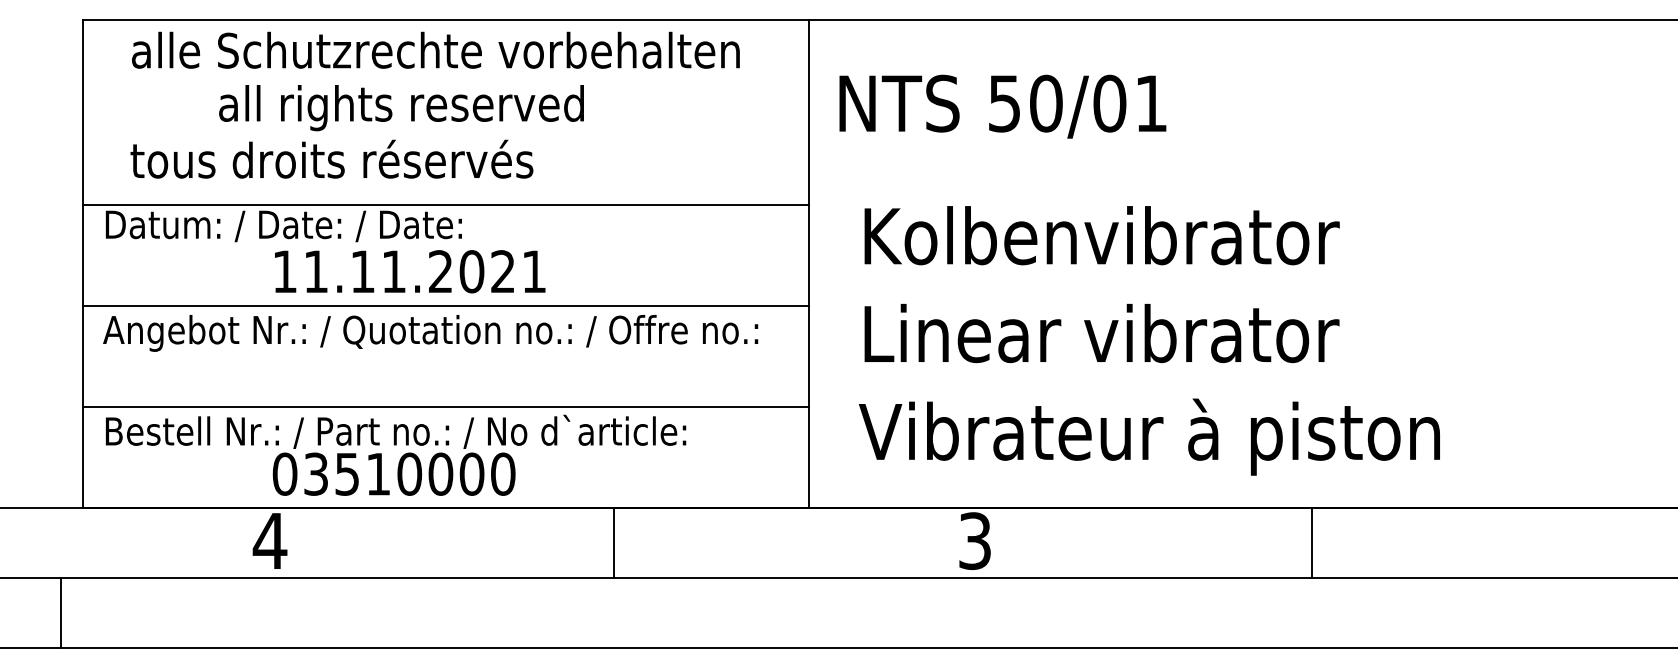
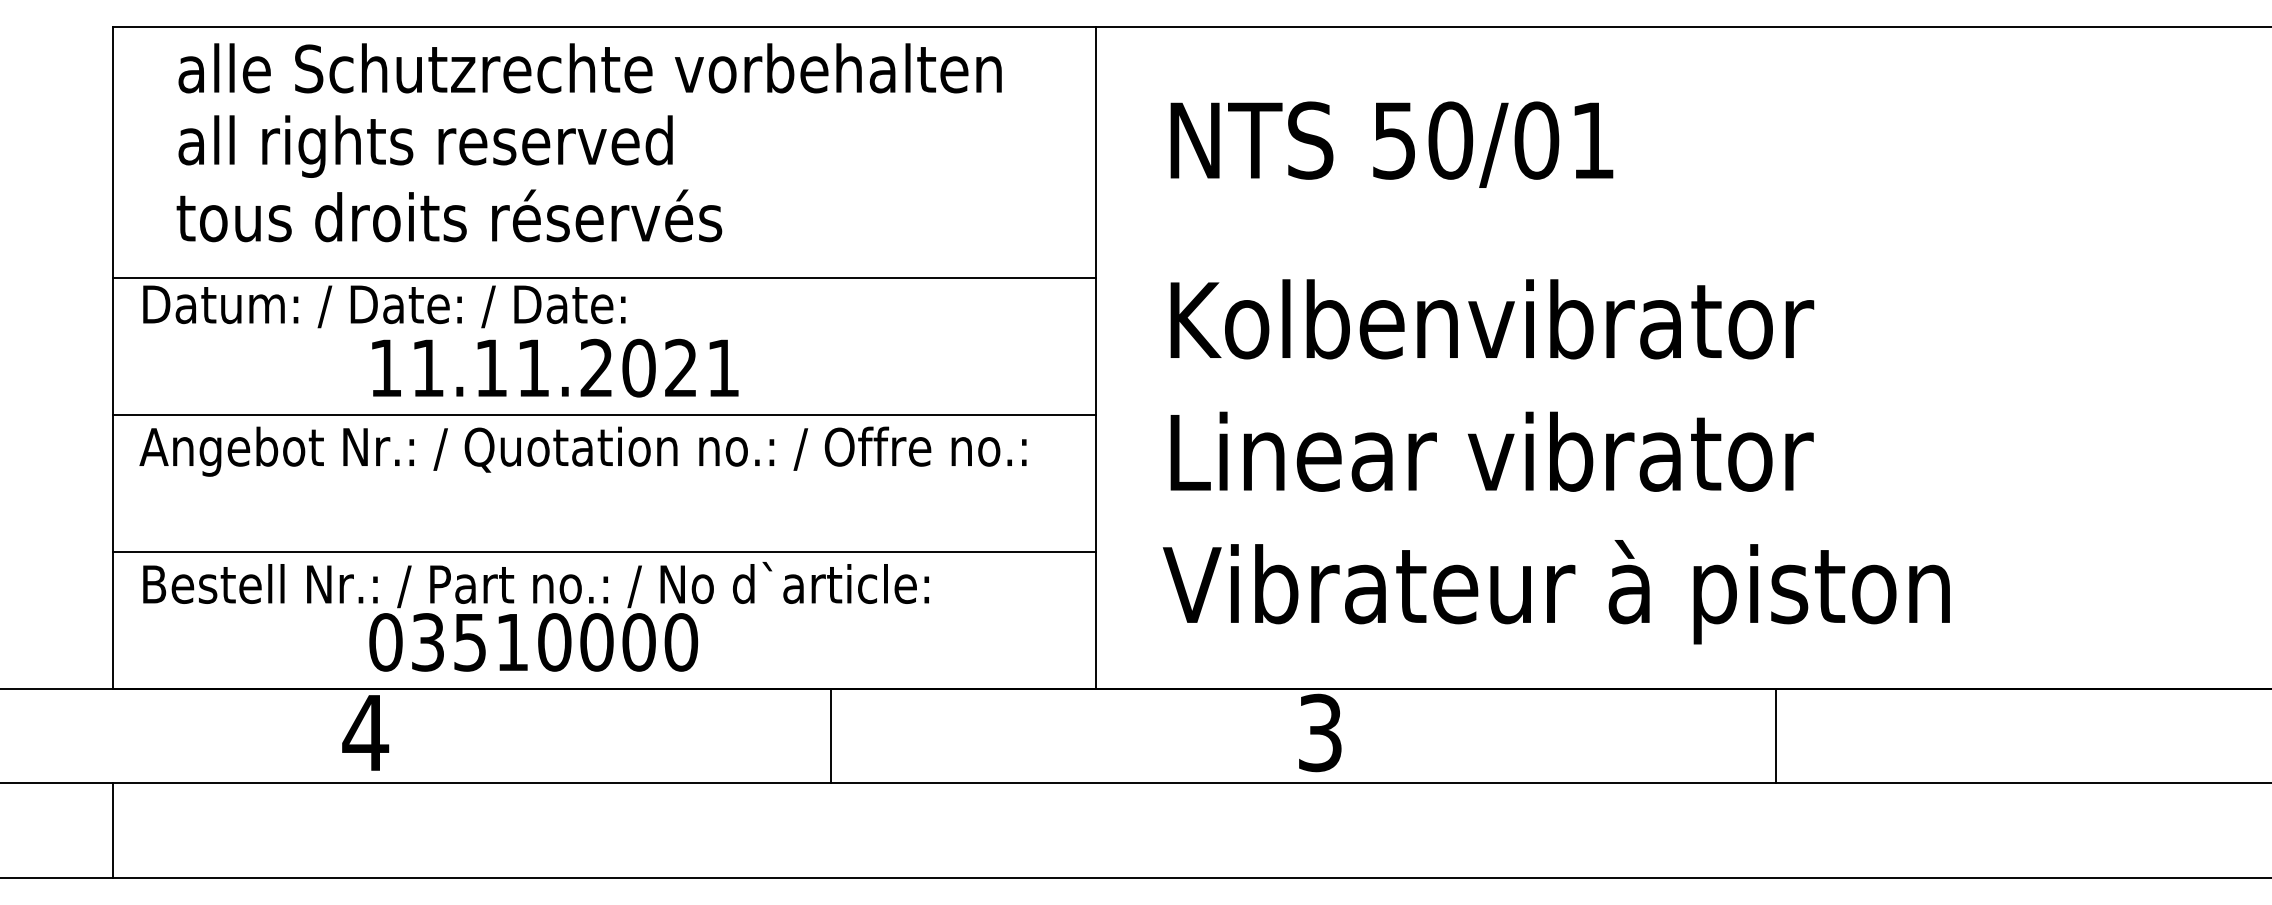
text: (1002, 106) -> (1391, 144), moved
text: (401, 108) -> (425, 146), moved
line: (60, 613) -> (112, 830), moved

